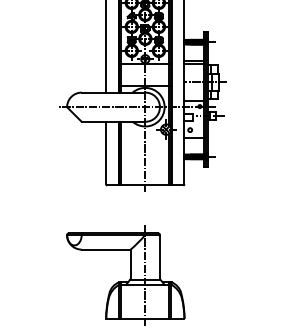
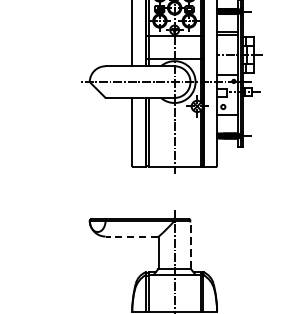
line: (105, 249) -> (131, 236), solid -> dashed
line: (159, 256) -> (190, 244), solid -> dashed

